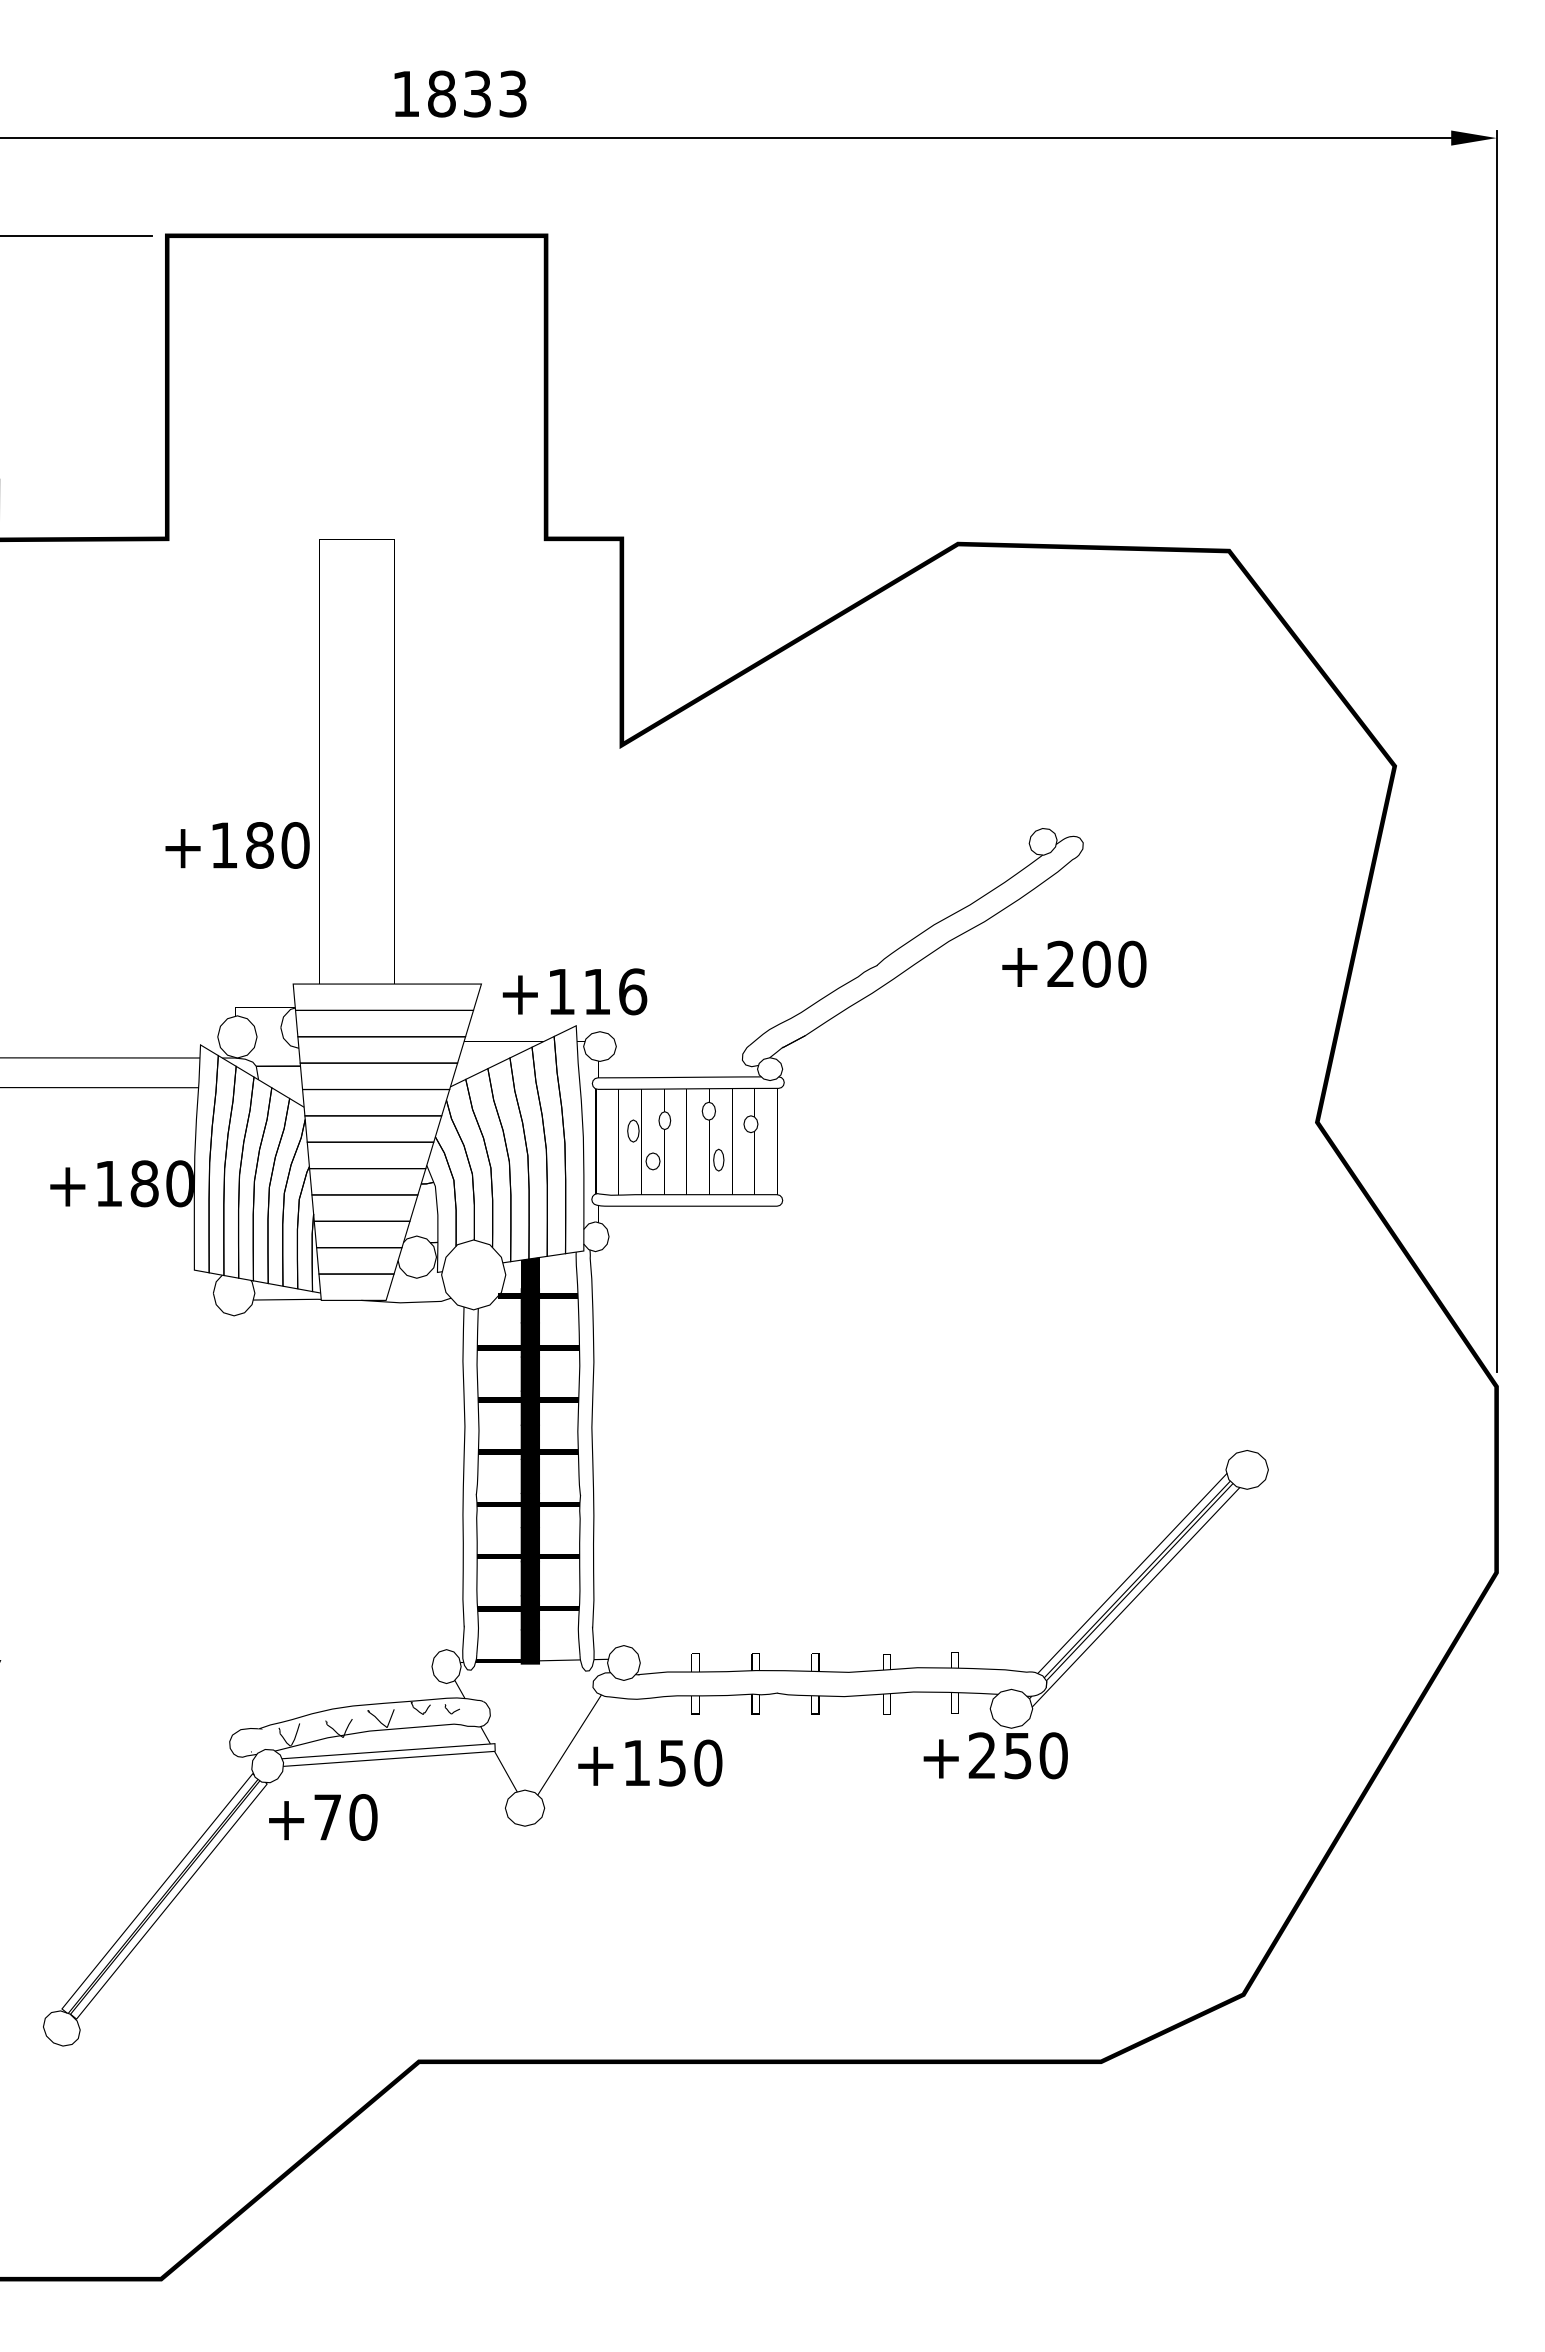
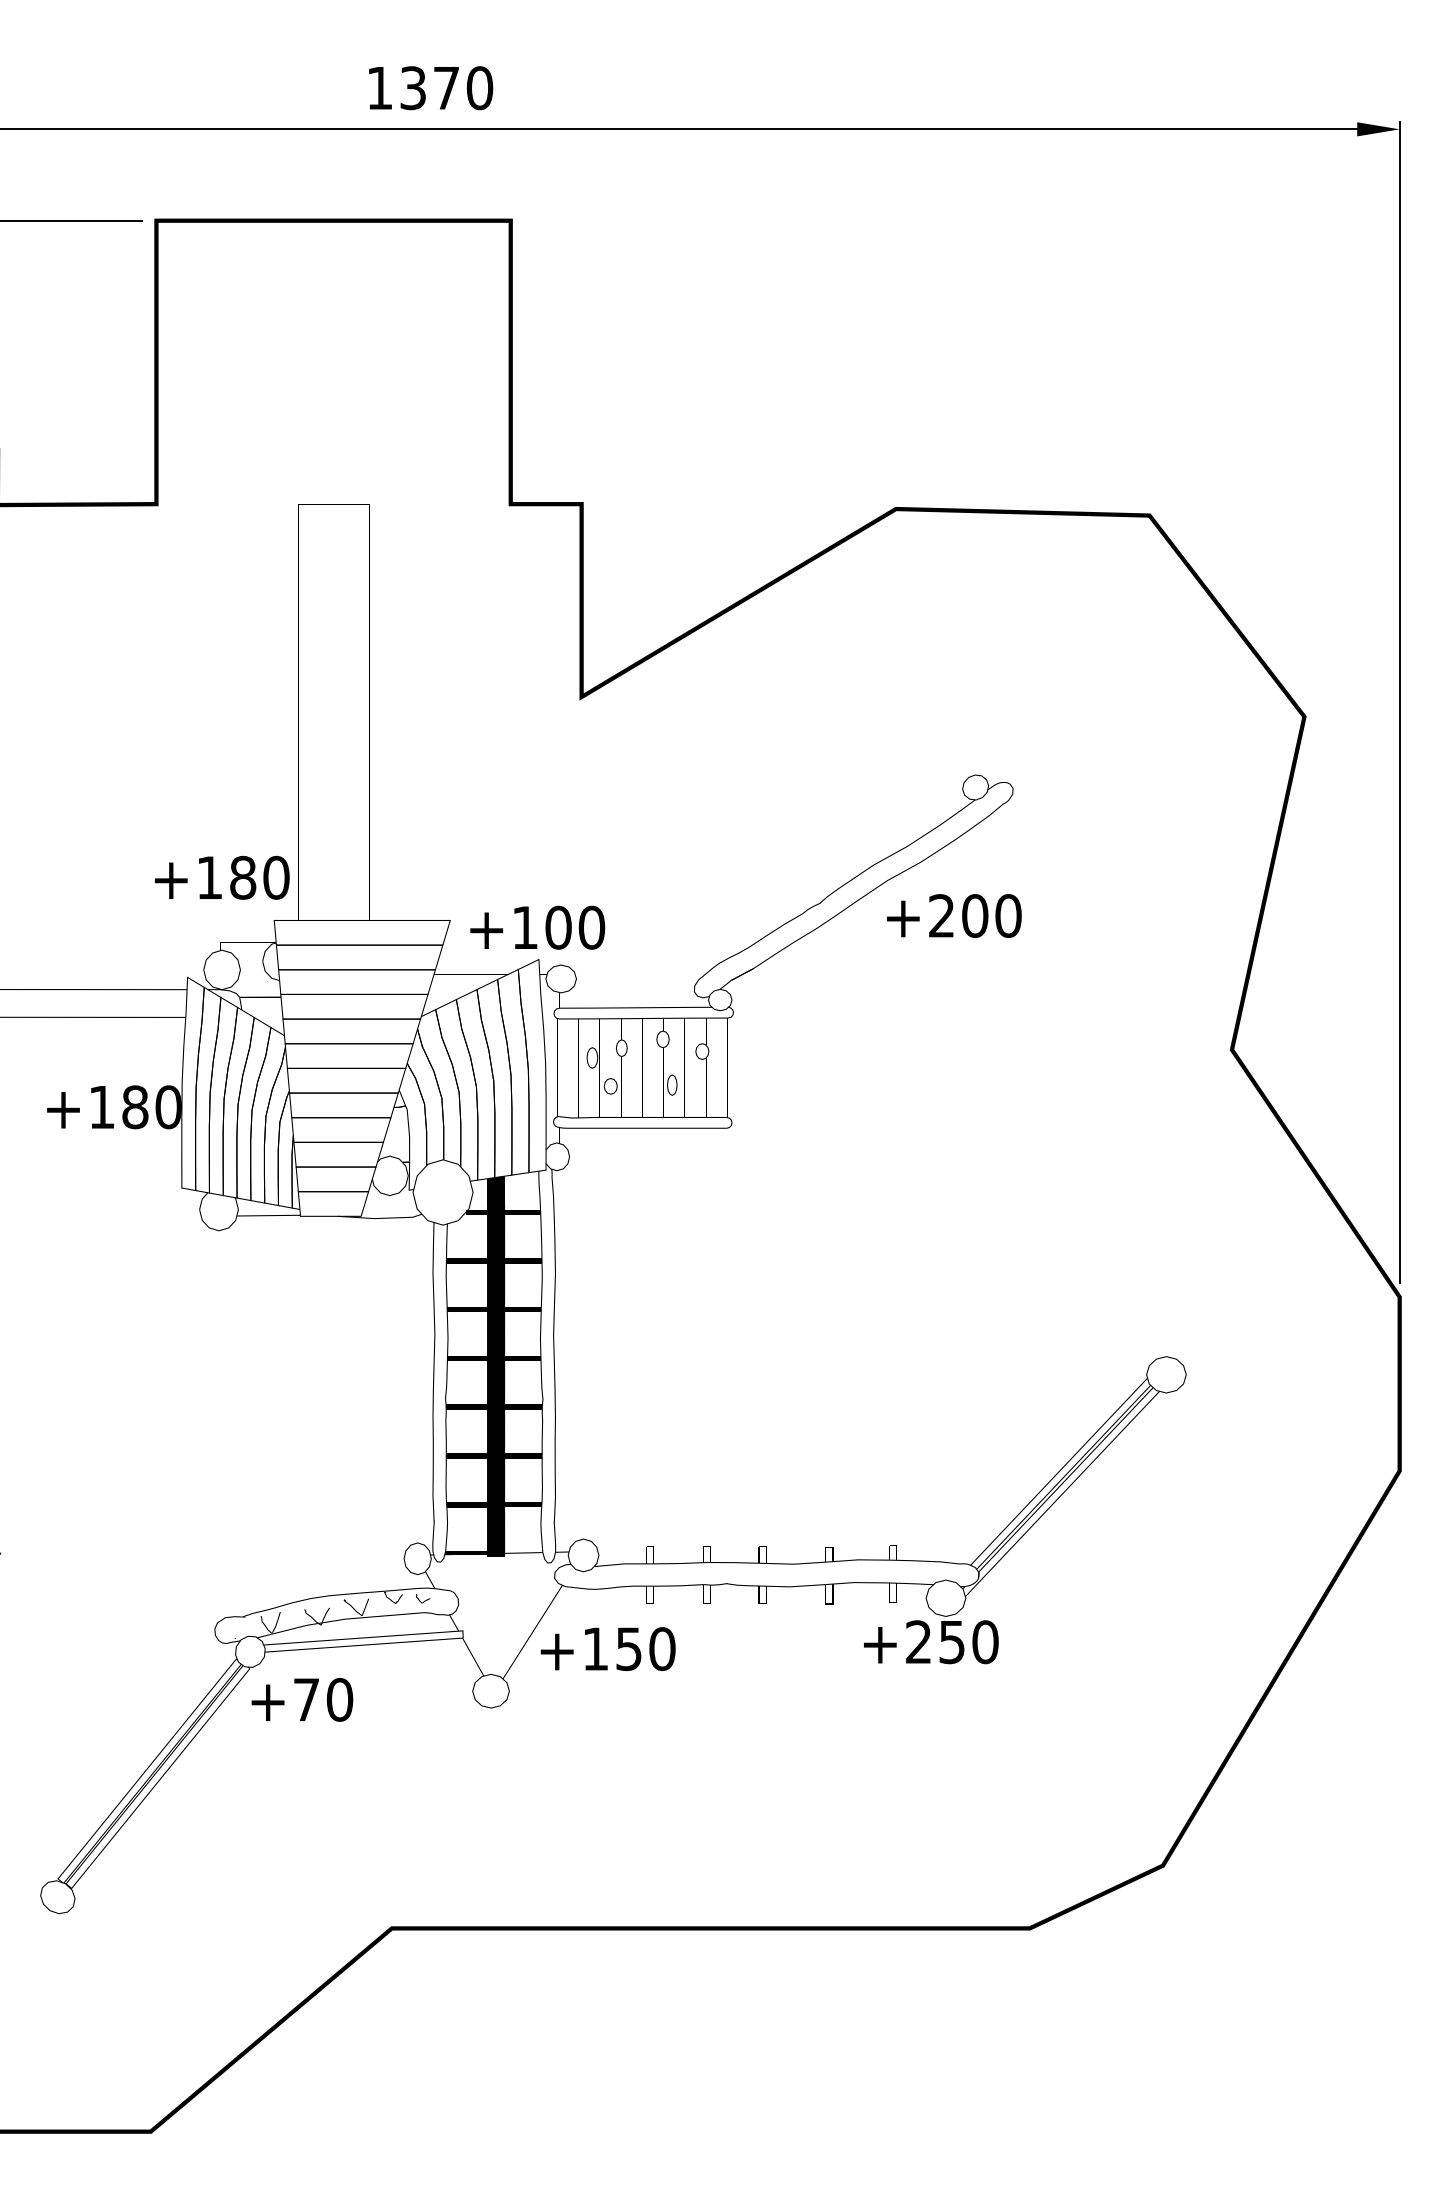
text: (477, 93) -> (446, 87), 1833 -> 1370
text: (237, 845) -> (222, 877), moved
text: (1074, 963) -> (954, 915), moved
text: (615, 991) -> (575, 927), +116 -> +100

